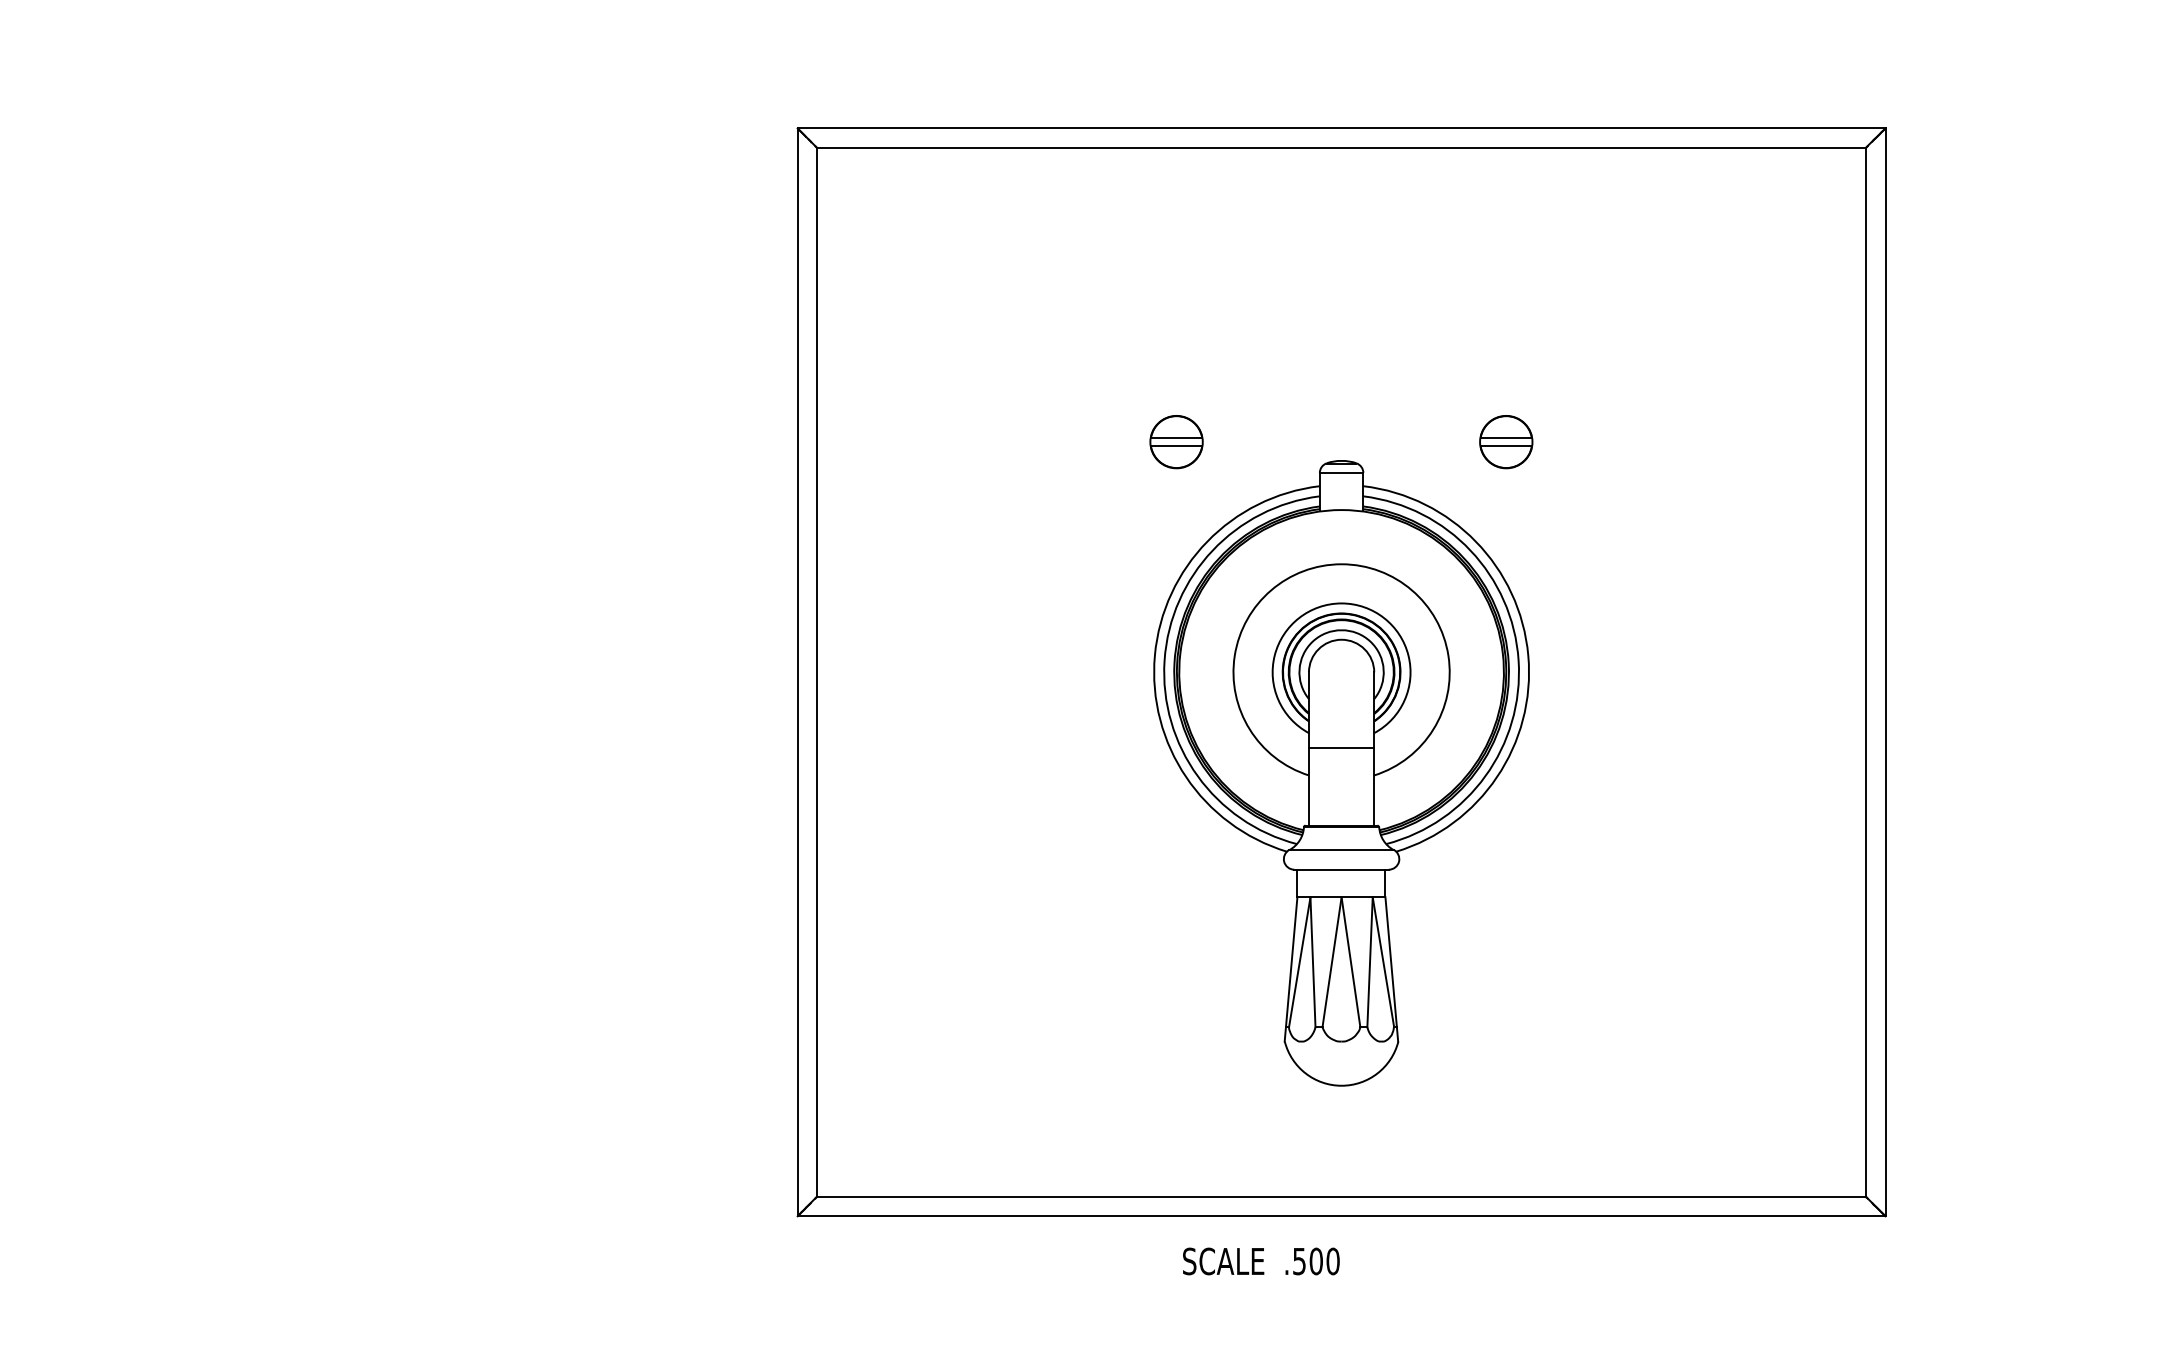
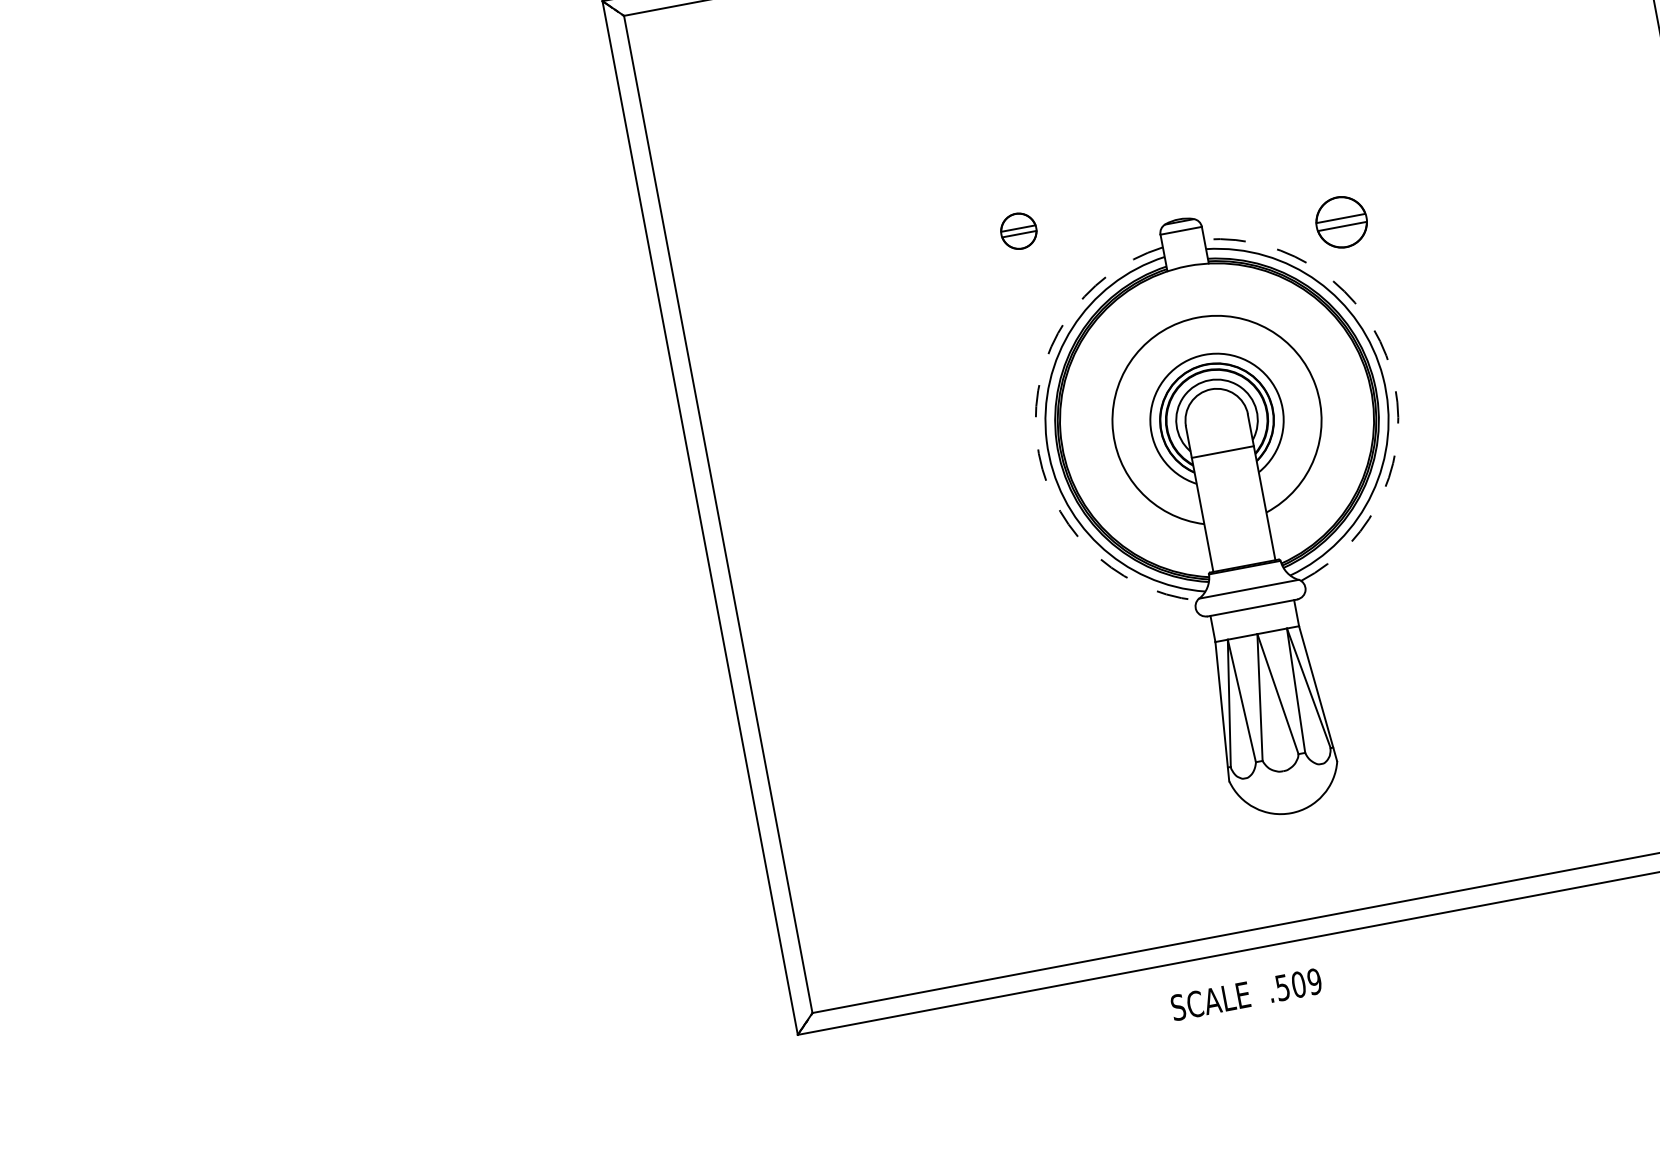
part: (1176, 442) -> (1018, 231), size x0.7
part: (1506, 442) -> (1341, 222), moved
arc: (1154, 655) -> (1036, 437), solid -> dashed
arc: (1528, 655) -> (1391, 370), solid -> dashed
line: (1341, 747) -> (1222, 451), moved
text: (1332, 1261) -> (1314, 981), .500 -> .509

